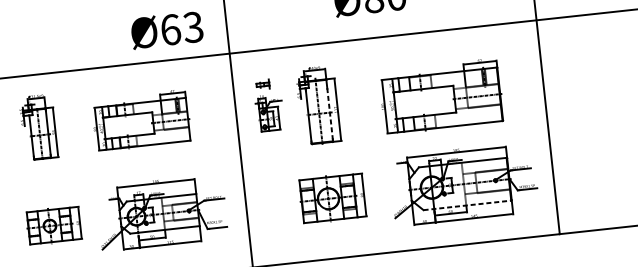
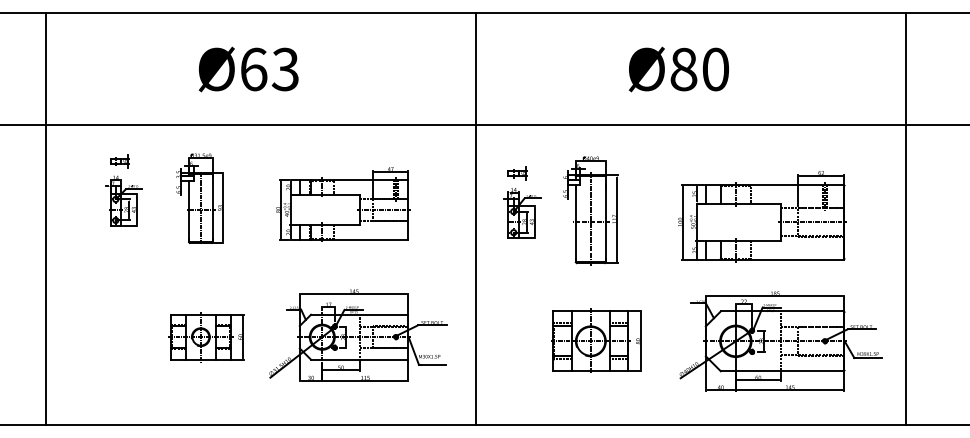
text: (166, 30) -> (248, 69), moved
line: (329, 112) -> (605, 221), dashed -> solid
line: (467, 205) -> (782, 371), dashed -> solid

